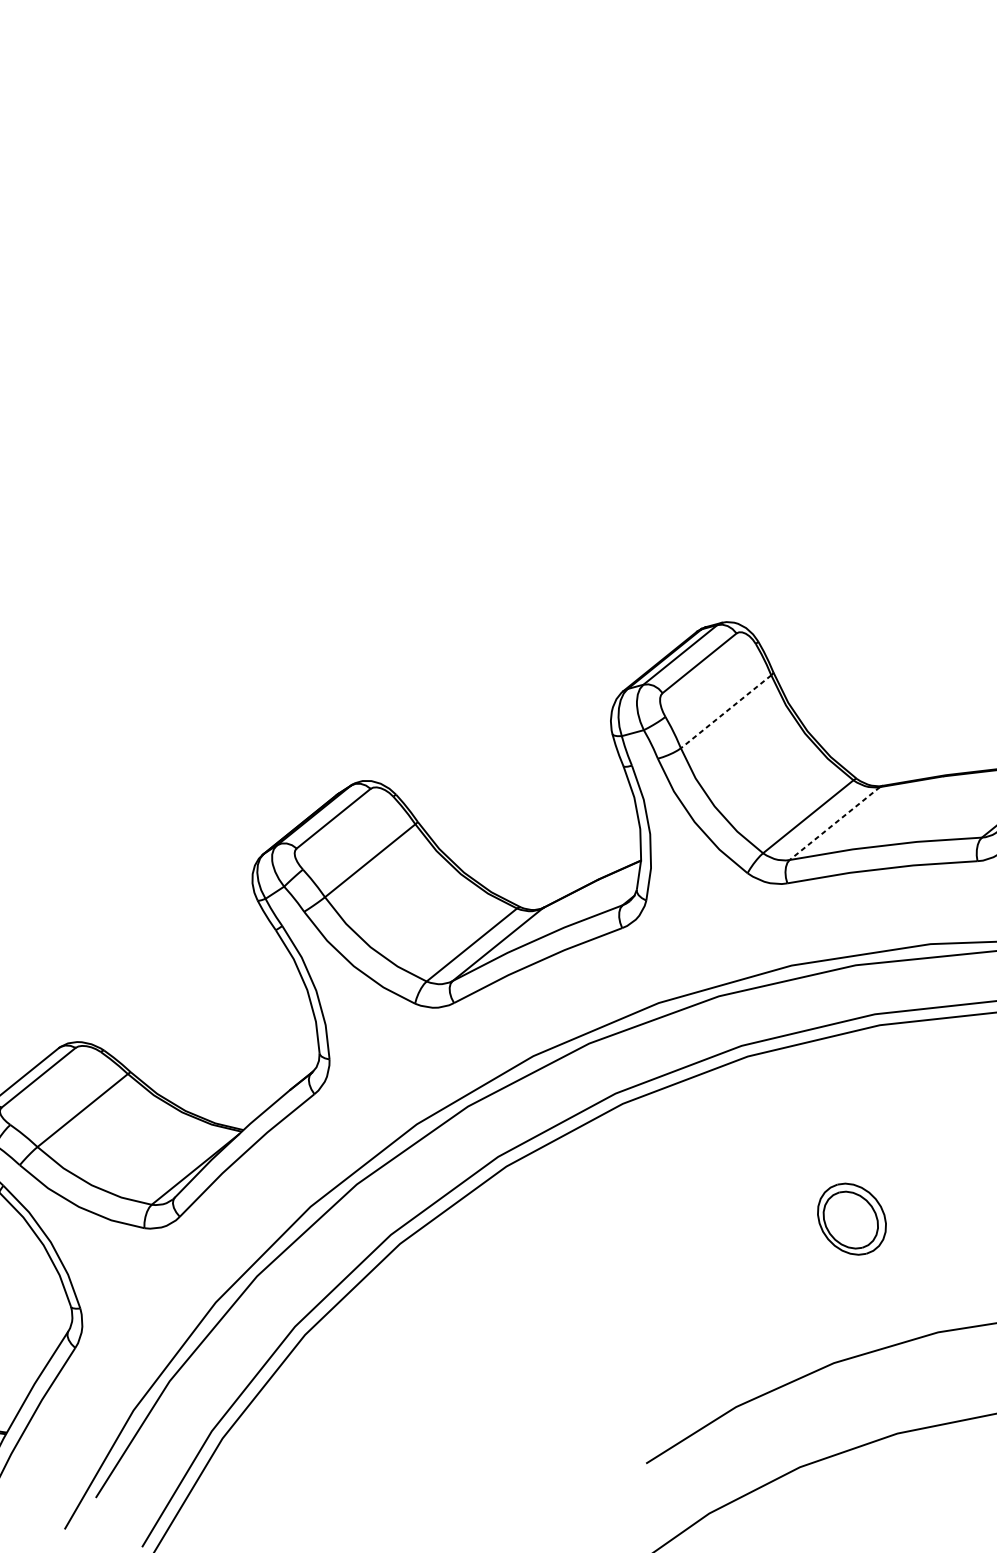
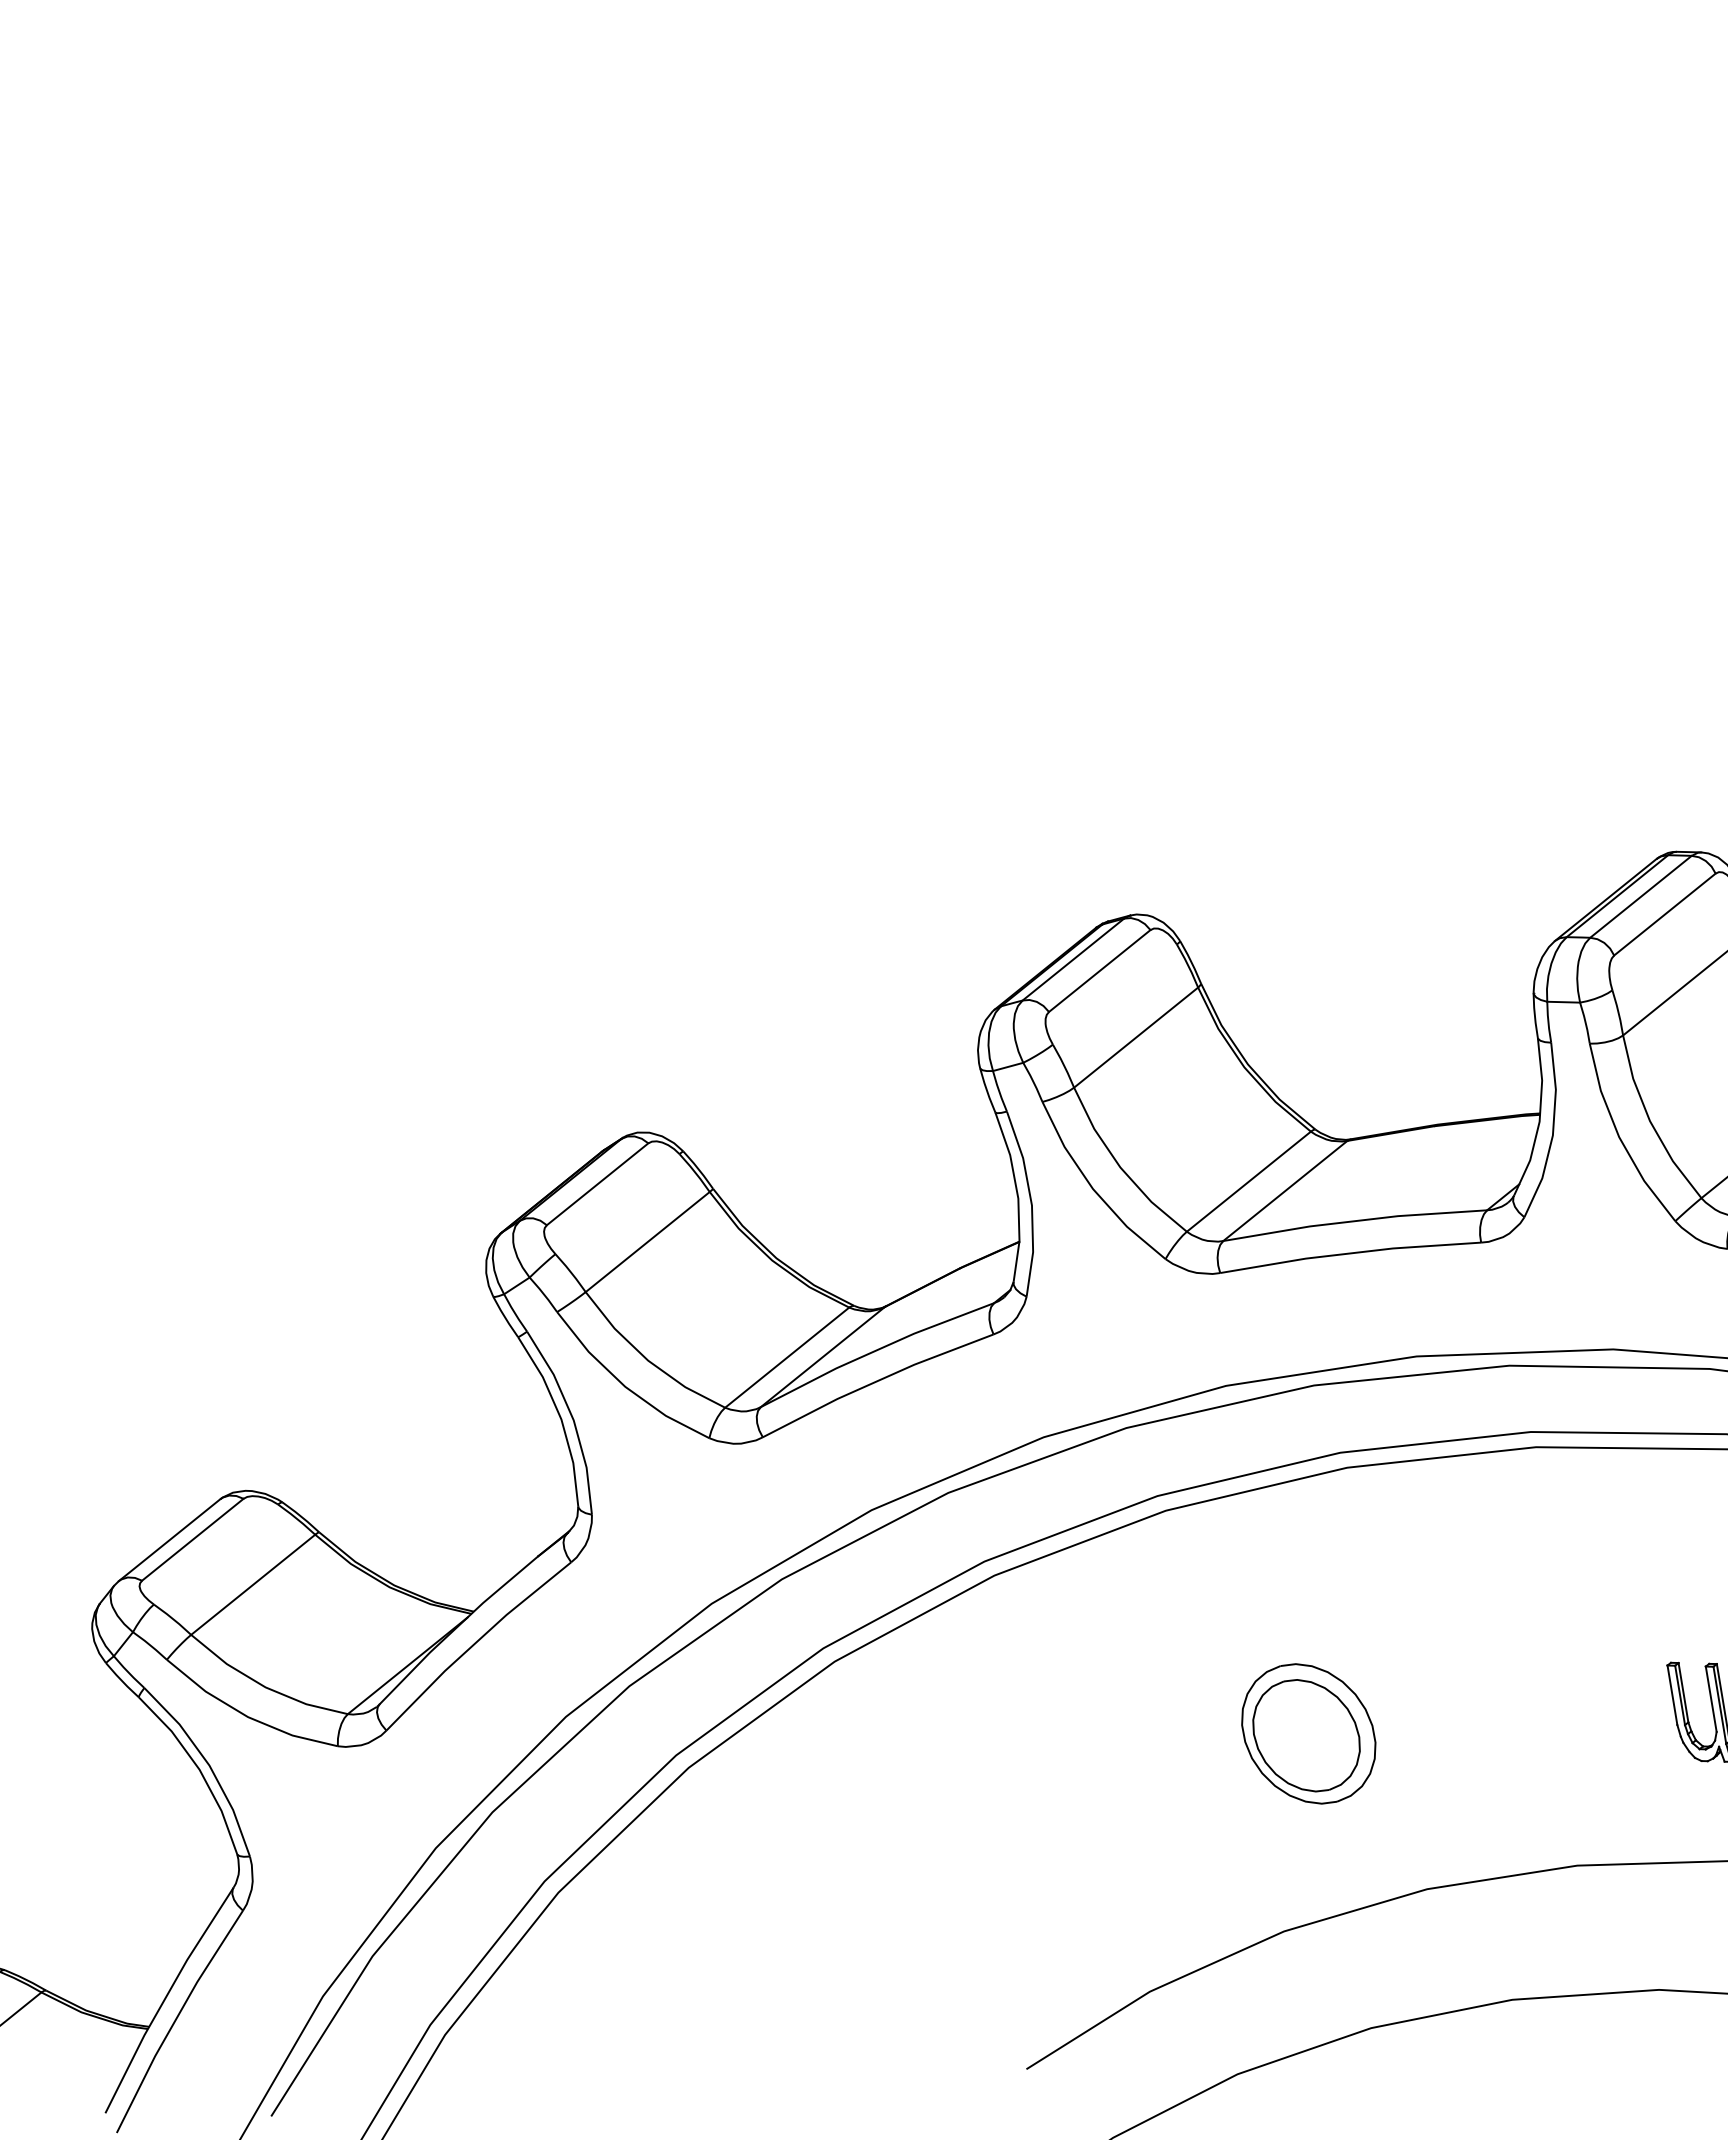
line: (726, 711) -> (1136, 1037), dashed -> solid
line: (834, 823) -> (1285, 1190), dashed -> solid
part: (851, 1218) -> (1308, 1733), size x1.43

